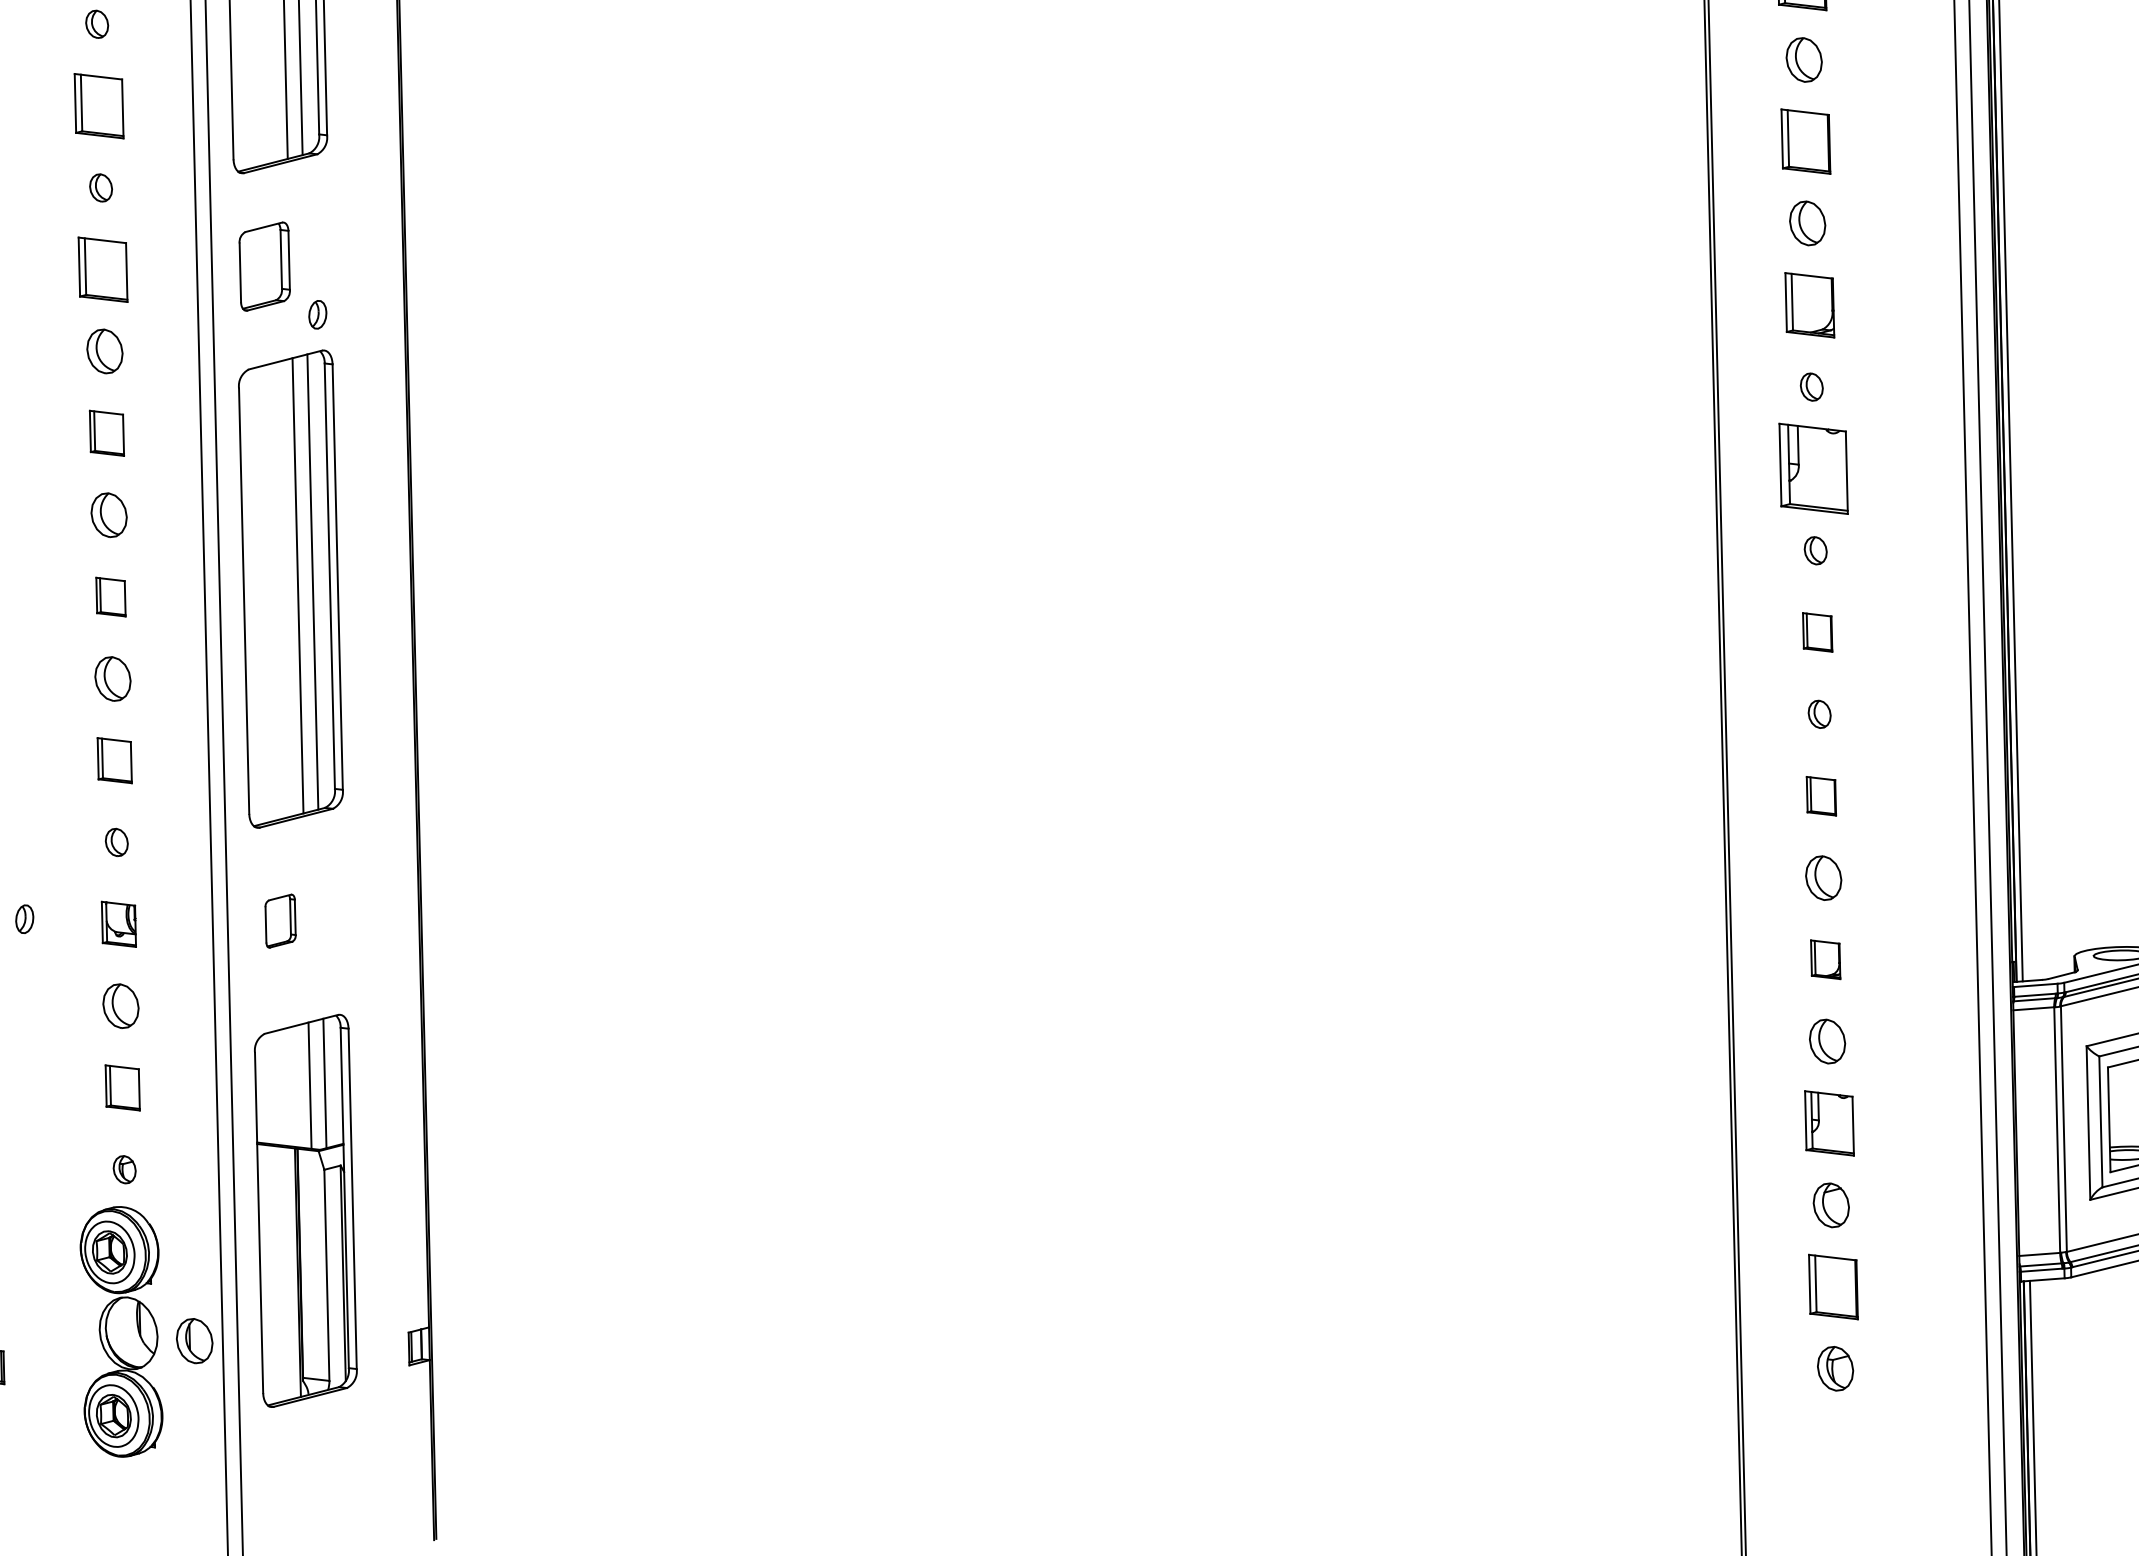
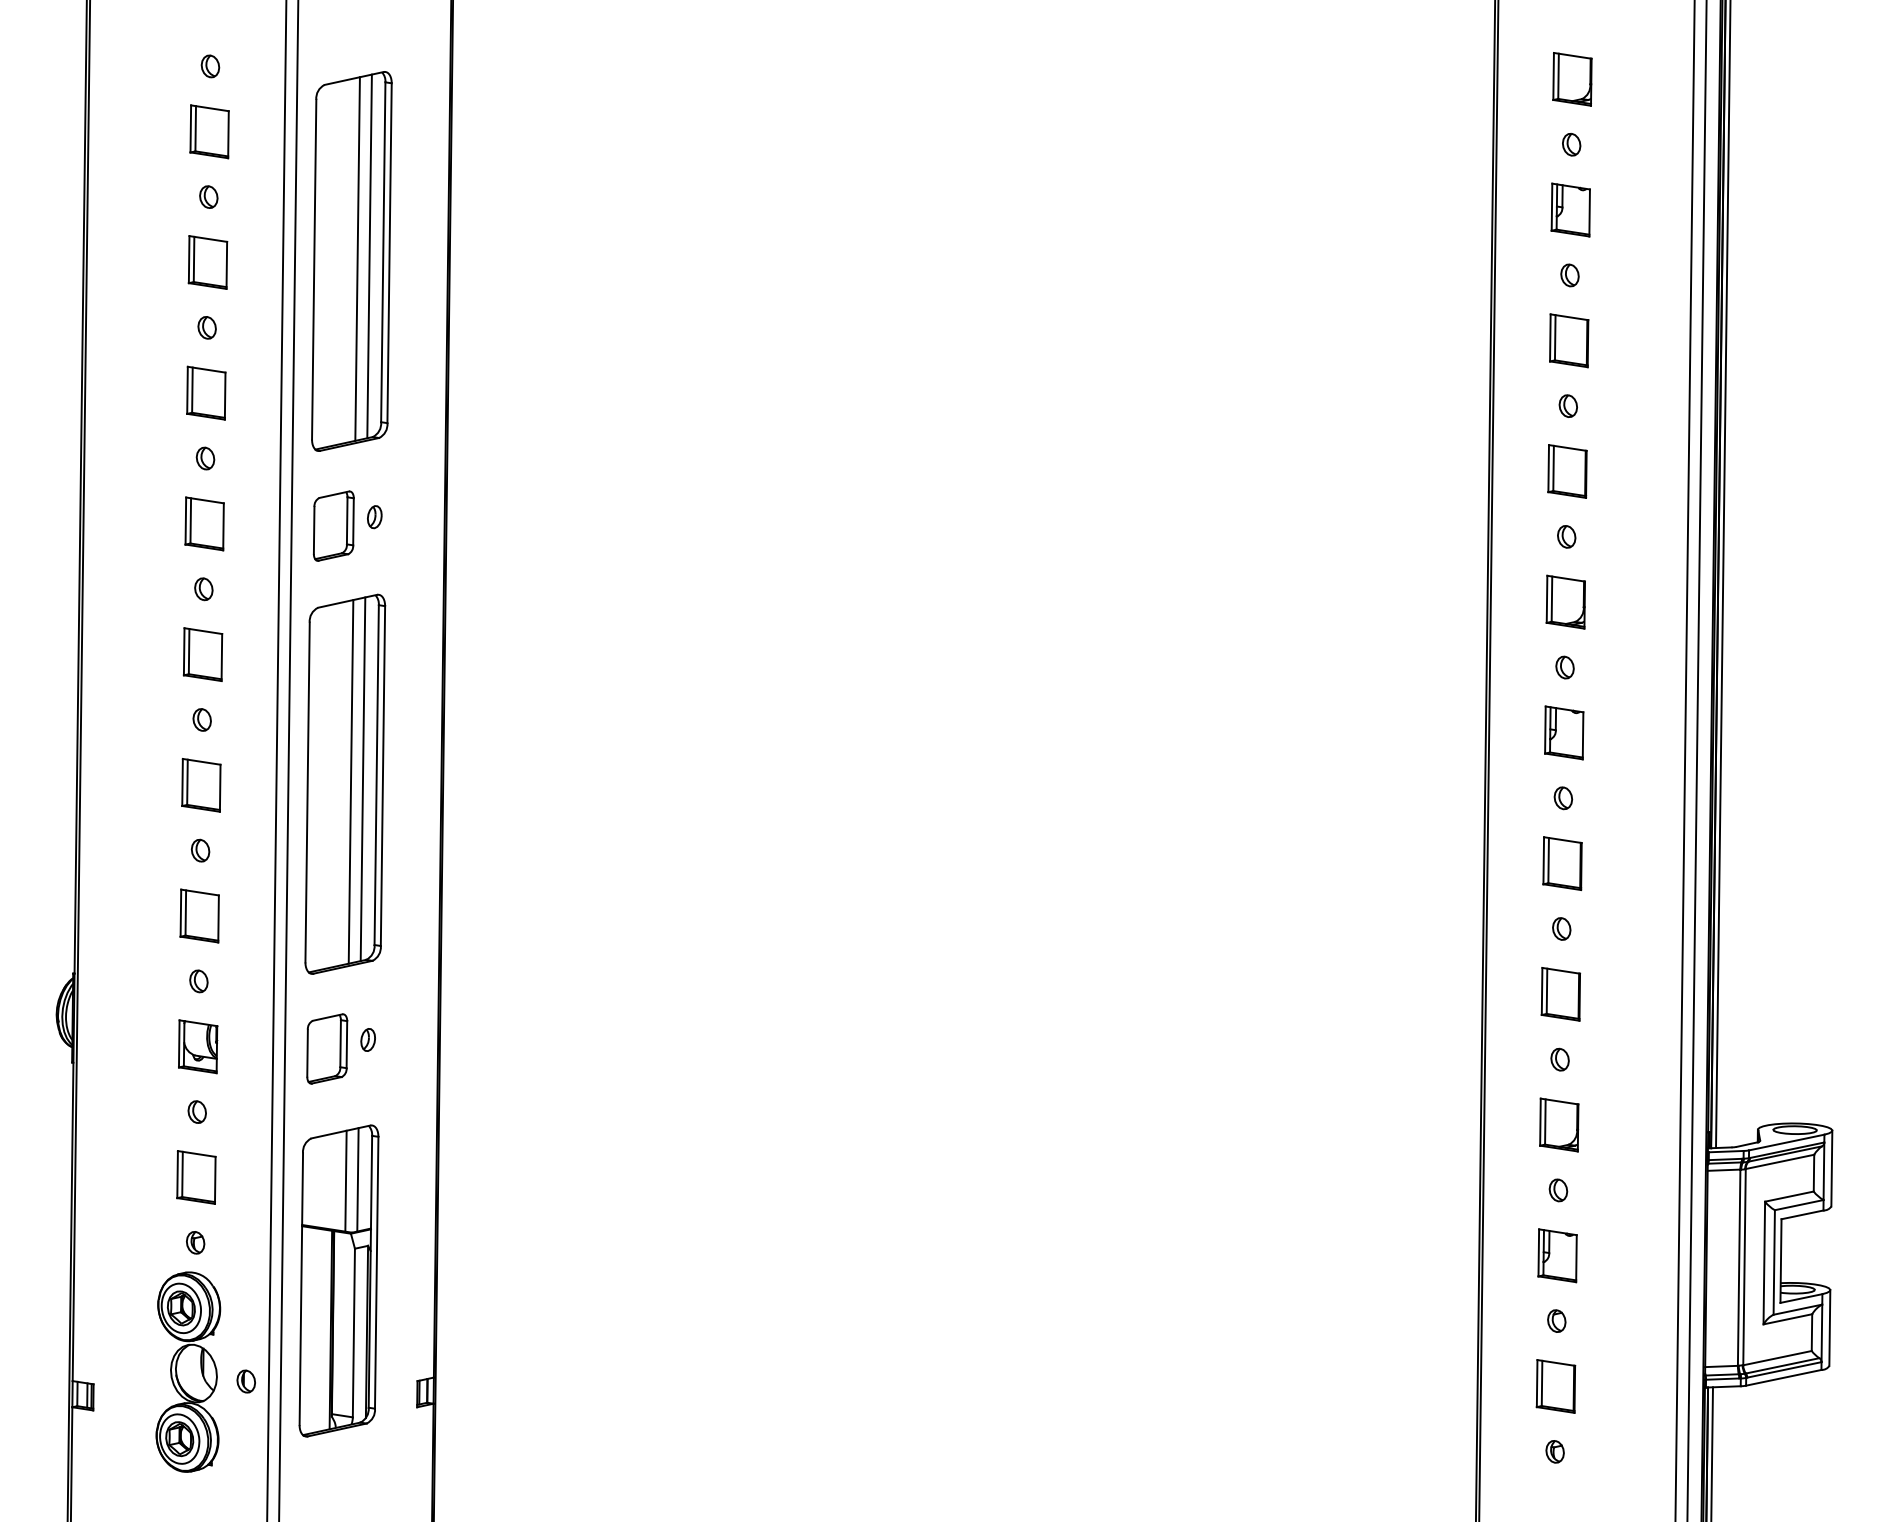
part: (1802, 59) -> (1567, 405), size x0.62
part: (1807, 223) -> (1566, 536), size x0.62
part: (317, 315) -> (374, 517), moved
part: (104, 351) -> (203, 589), size x0.62
part: (106, 433) -> (202, 654), size x1.43
part: (1814, 468) -> (1564, 732), size x0.71
part: (108, 514) -> (201, 719), size x0.62
part: (111, 597) -> (201, 785), size x1.67
part: (1817, 632) -> (1562, 863), size x1.67
part: (112, 678) -> (200, 850), size x0.62
part: (114, 759) -> (199, 915), size x1.43
part: (1821, 796) -> (1560, 994), size x1.67
part: (1822, 877) -> (1559, 1059), size x0.62
part: (23, 918) -> (367, 1039), moved
part: (280, 920) -> (327, 1048), size x1.67
part: (119, 923) -> (198, 1046), size x1.43
part: (1825, 959) -> (1559, 1124), size x1.67
part: (119, 1005) -> (196, 1111), size x0.62
part: (1827, 1041) -> (1558, 1190), size x0.62
part: (122, 1087) -> (196, 1177), size x1.43
part: (1831, 1204) -> (1556, 1320), size x0.62
part: (193, 1340) -> (245, 1381), size x0.62
part: (1834, 1368) -> (1554, 1451), size x0.62

